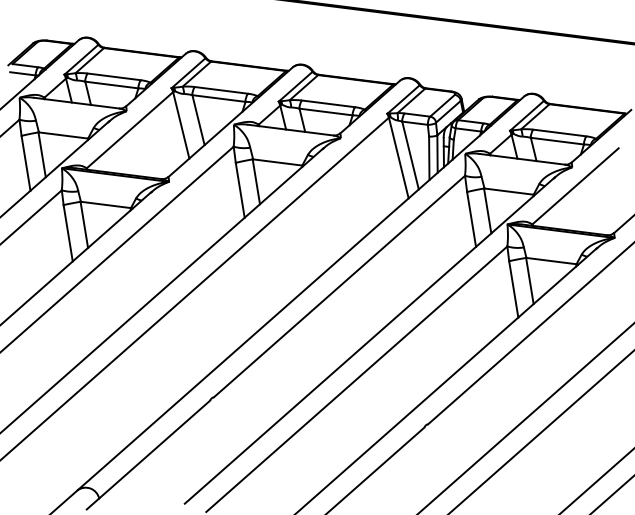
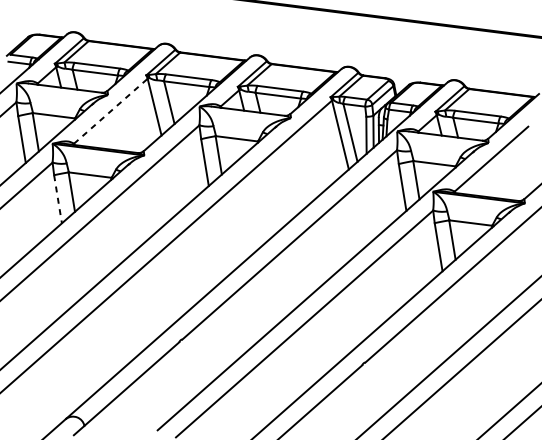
line: (129, 130) -> (110, 111), solid -> dashed
line: (68, 233) -> (58, 199), solid -> dashed

